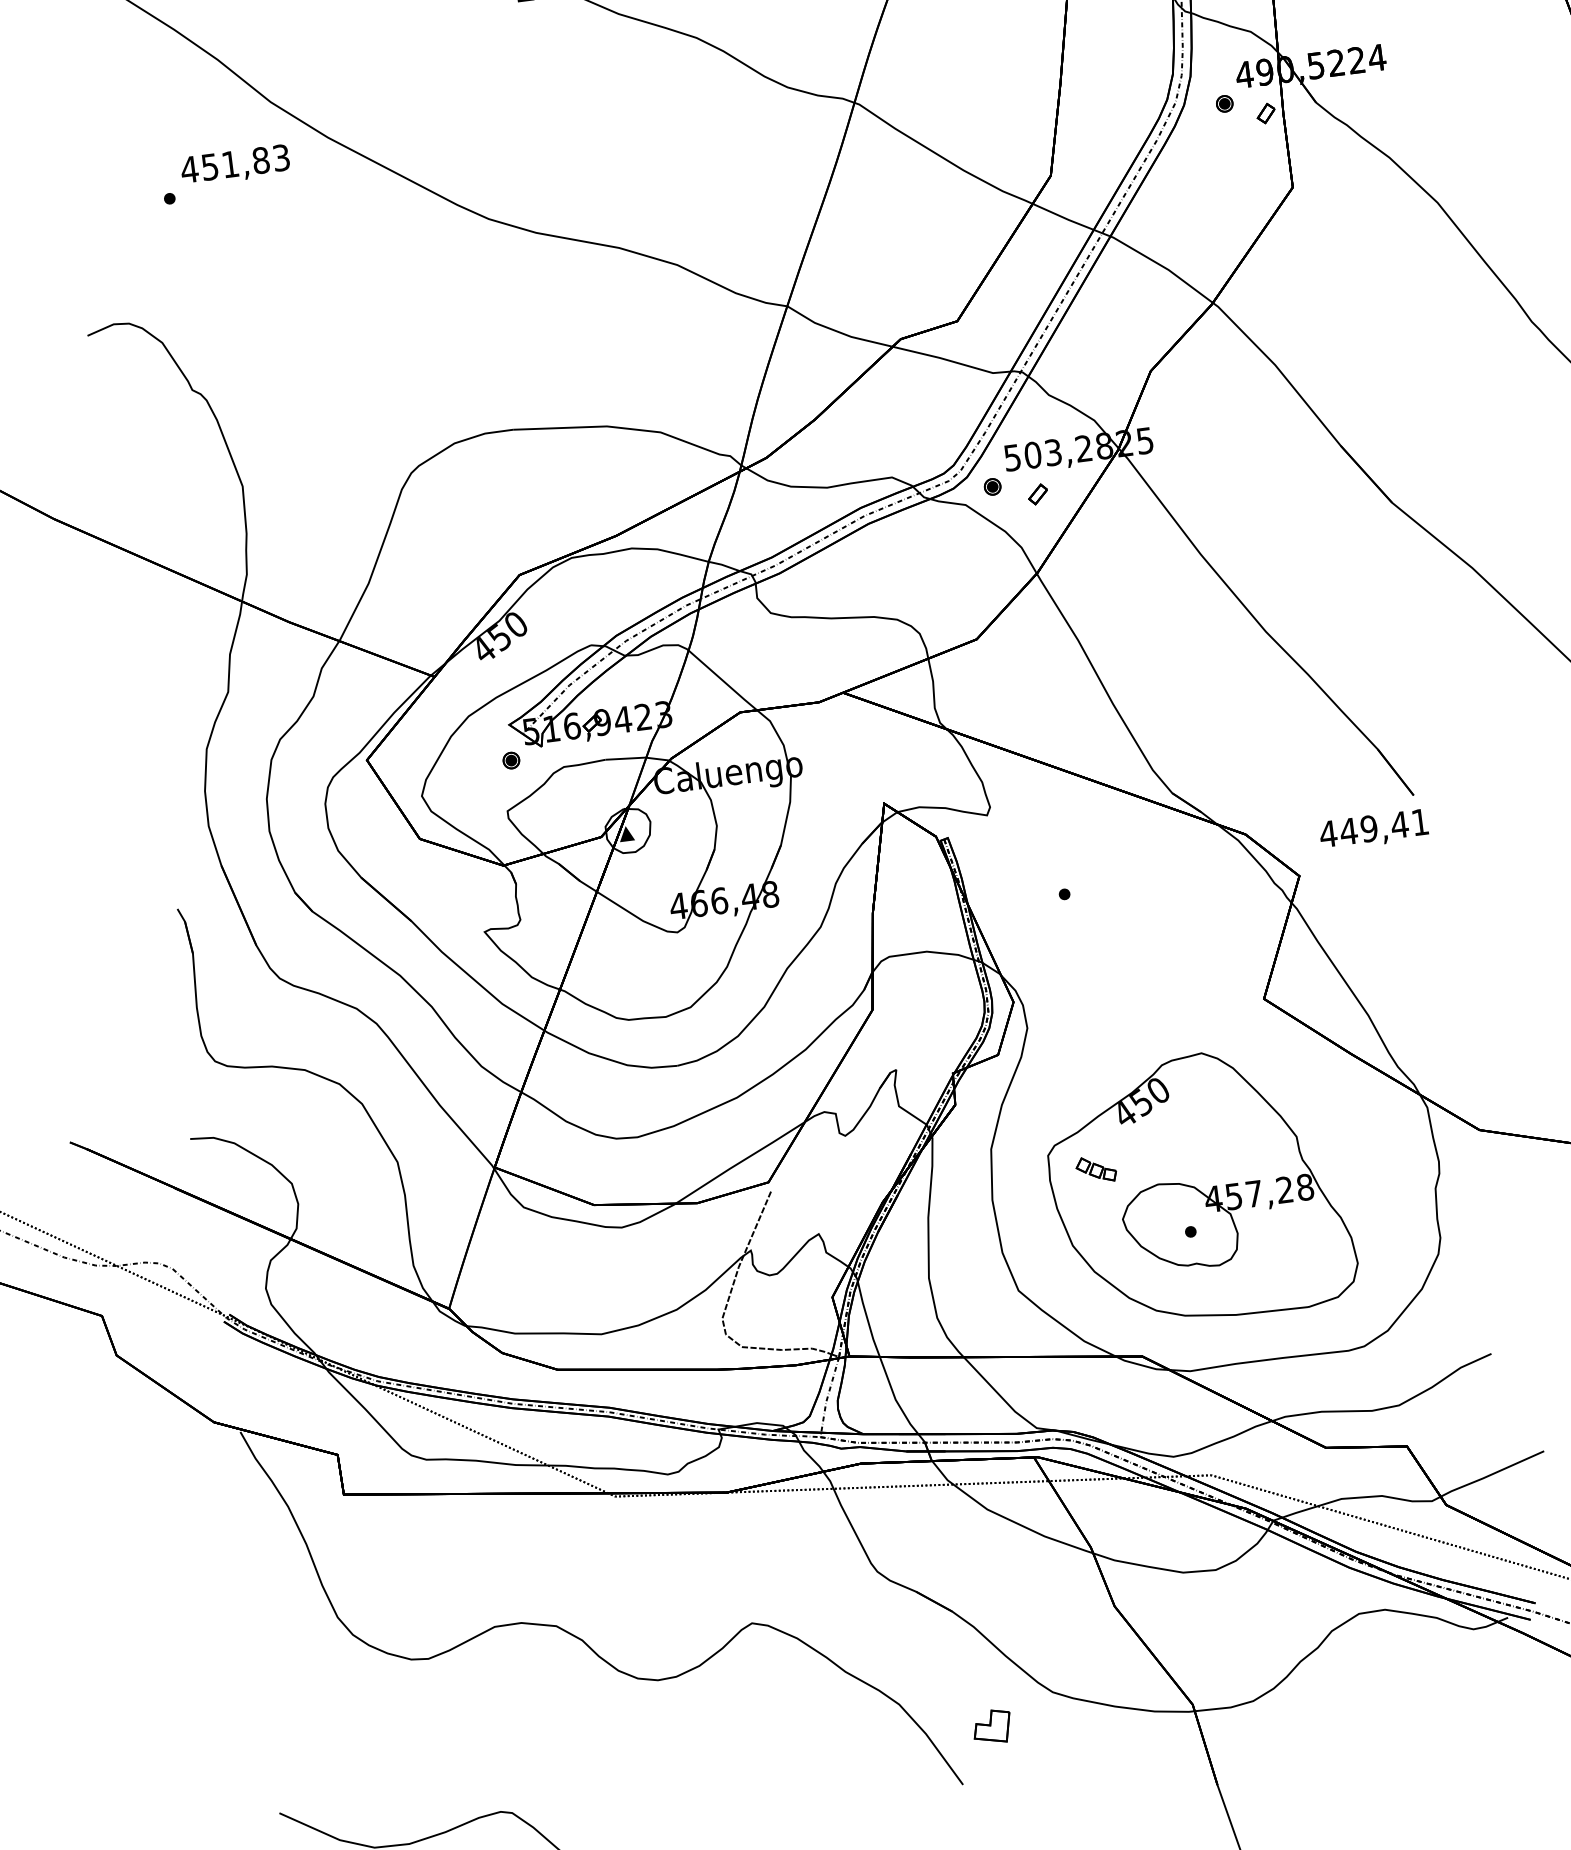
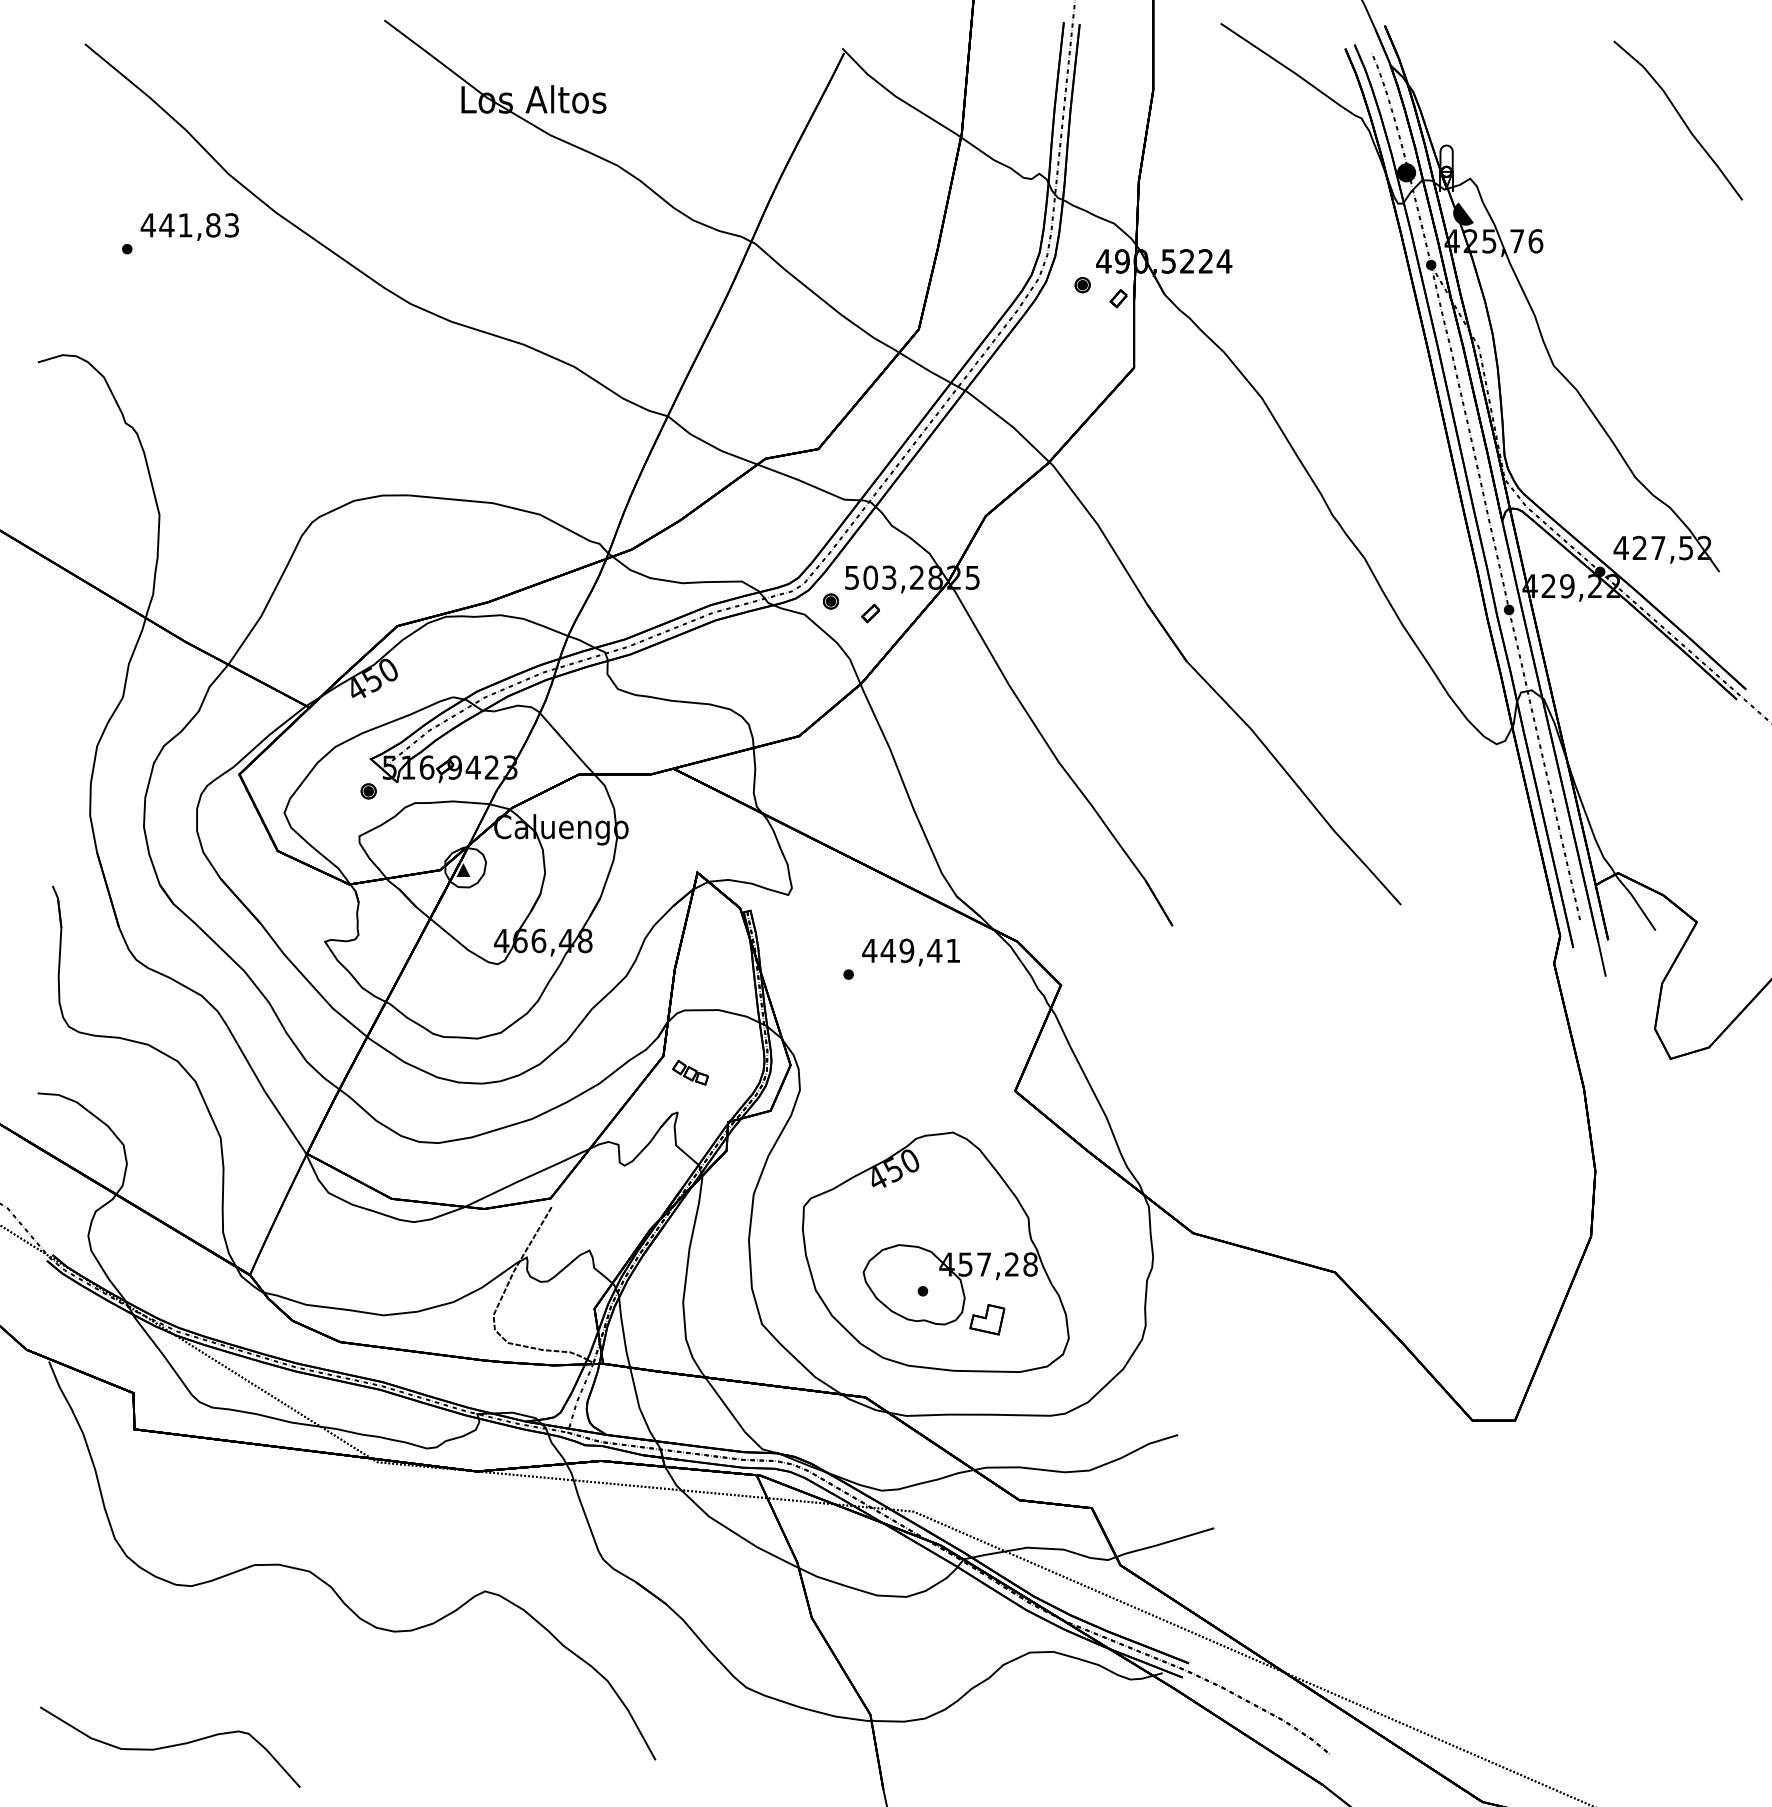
text: (209, 167) -> (166, 225), 451,83 -> 441,83
text: (1373, 830) -> (910, 952), moved
part: (1095, 1169) -> (689, 1072), moved
part: (992, 1726) -> (987, 1319), moved

